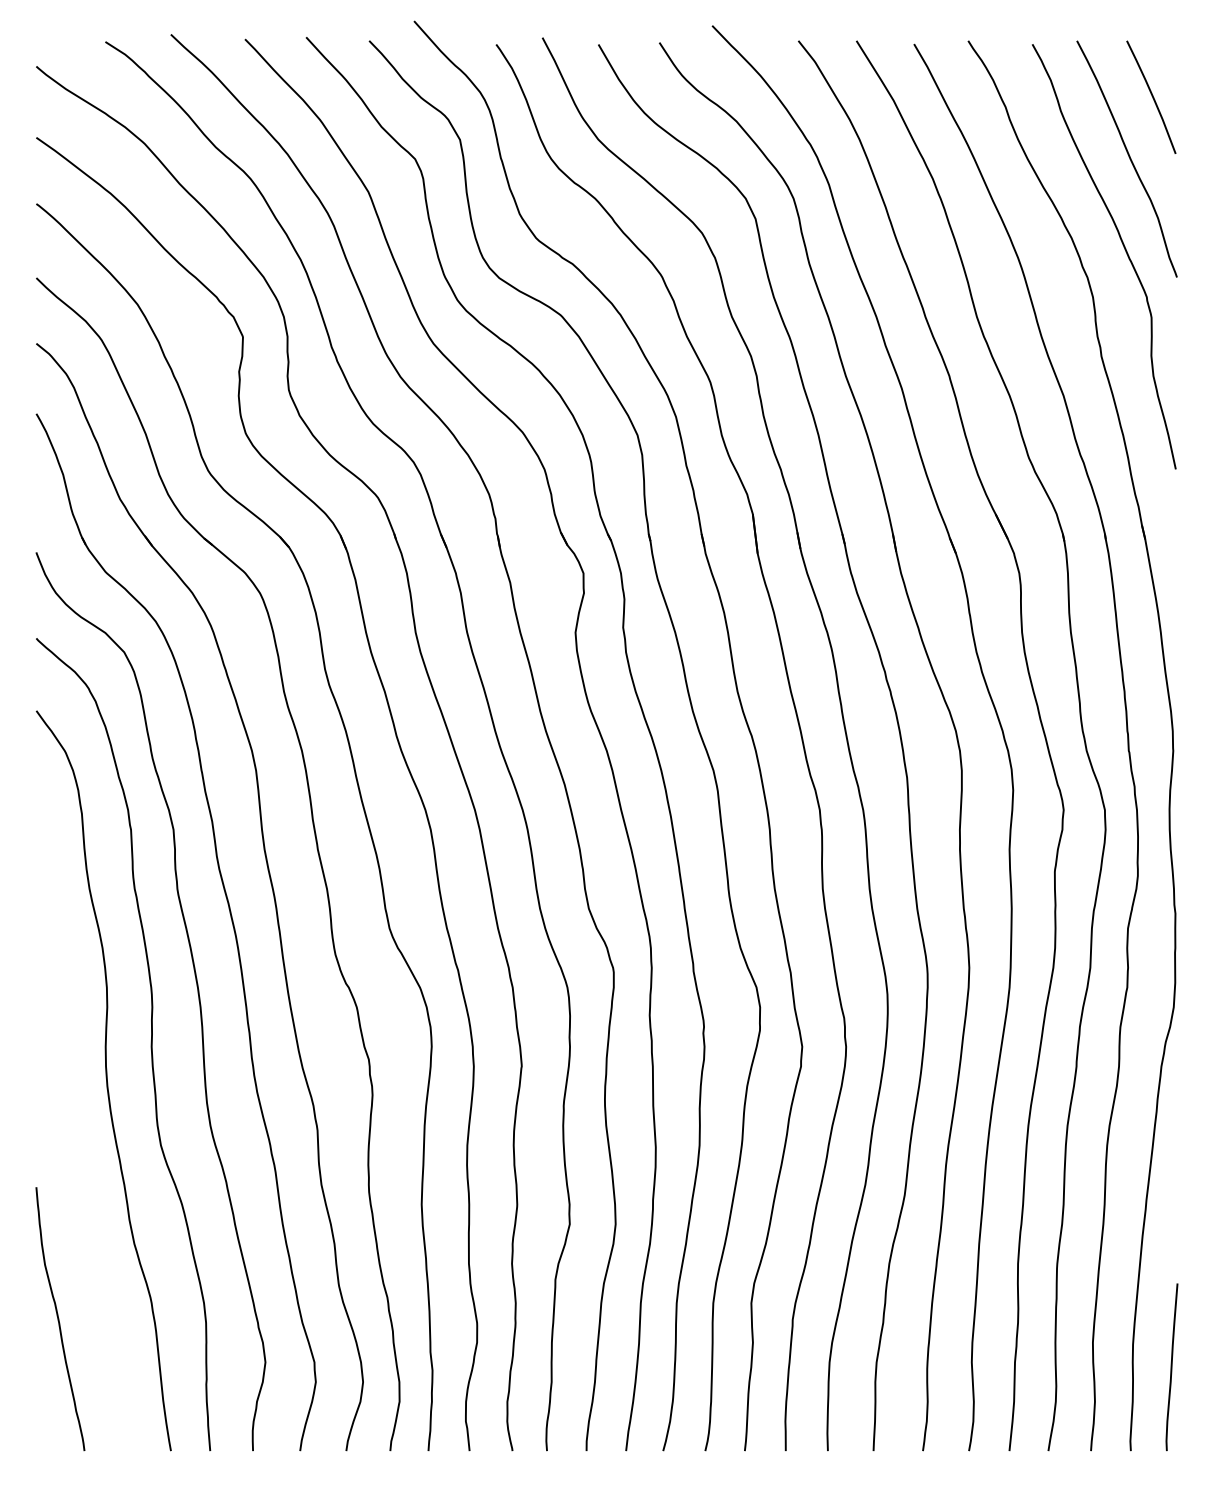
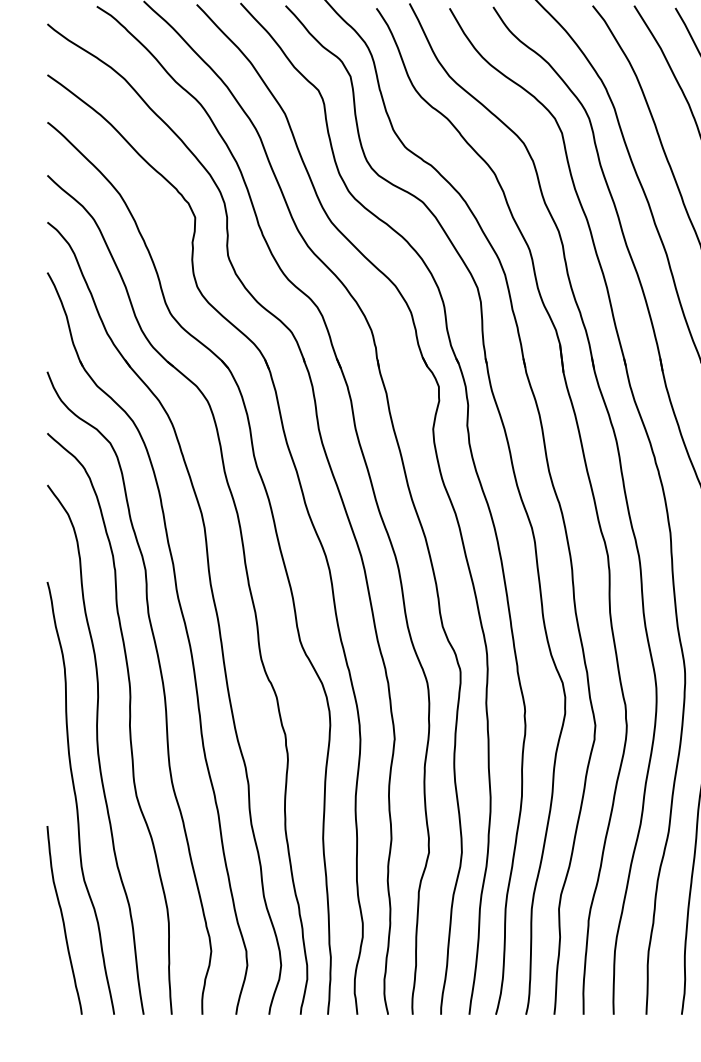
curve: (77, 1149) -> (76, 798), added

